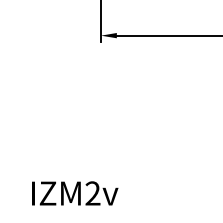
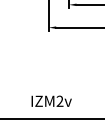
text: (74, 191) -> (51, 100), moved

